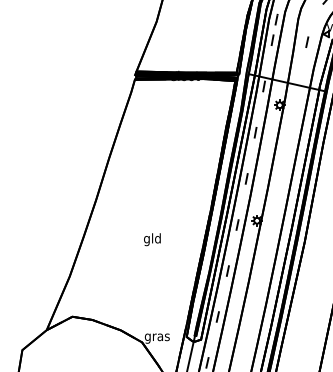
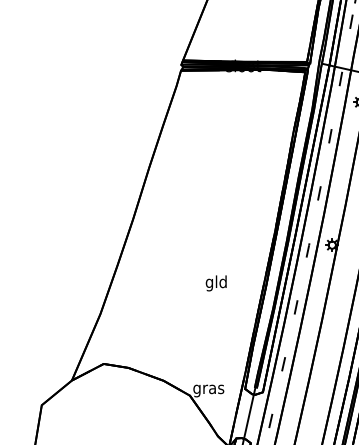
text: (152, 239) -> (216, 283), moved

